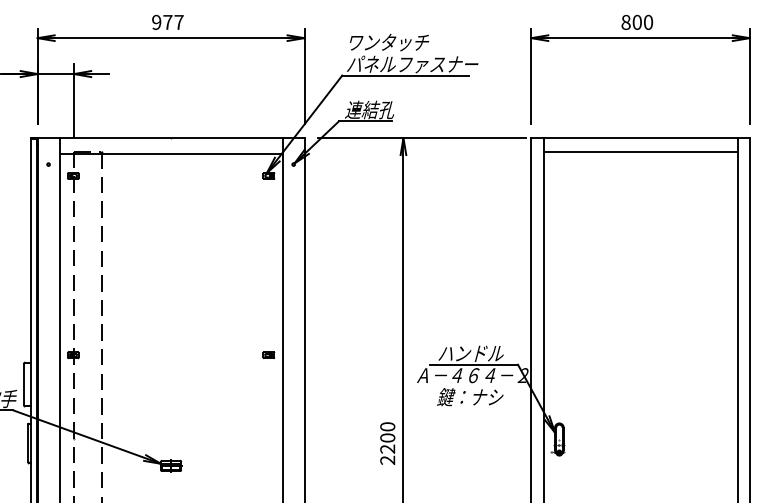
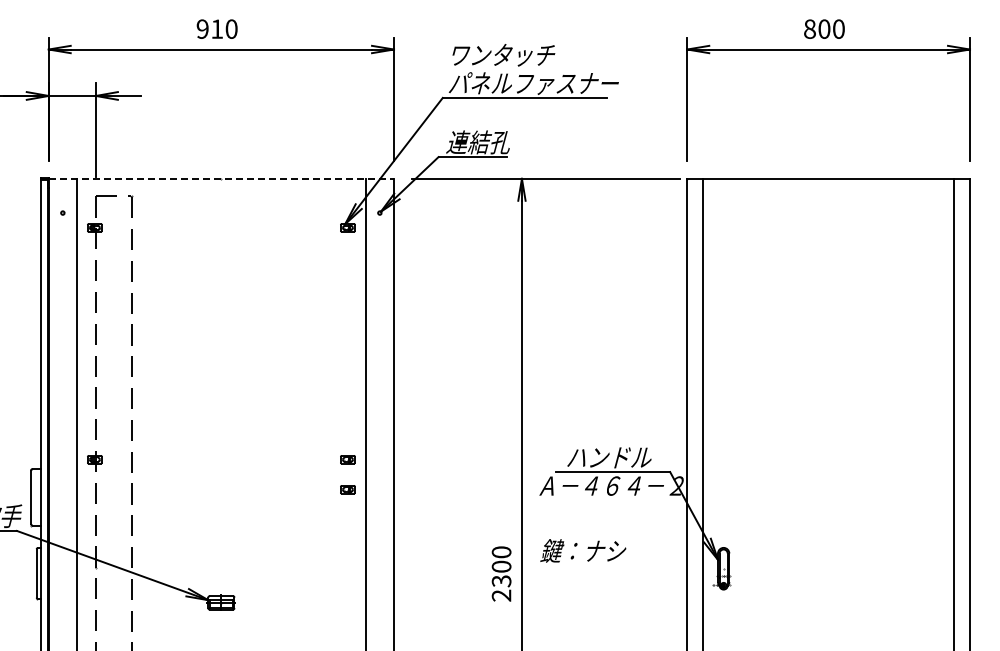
text: (173, 21) -> (224, 28), 977 -> 910
line: (171, 137) -> (221, 178), solid -> dashed
line: (640, 151) -> (828, 196), removed
line: (171, 154) -> (221, 200), removed
part: (268, 378) -> (347, 489), added
text: (470, 396) -> (583, 550), moved
text: (387, 449) -> (501, 581), 2200 -> 2300

